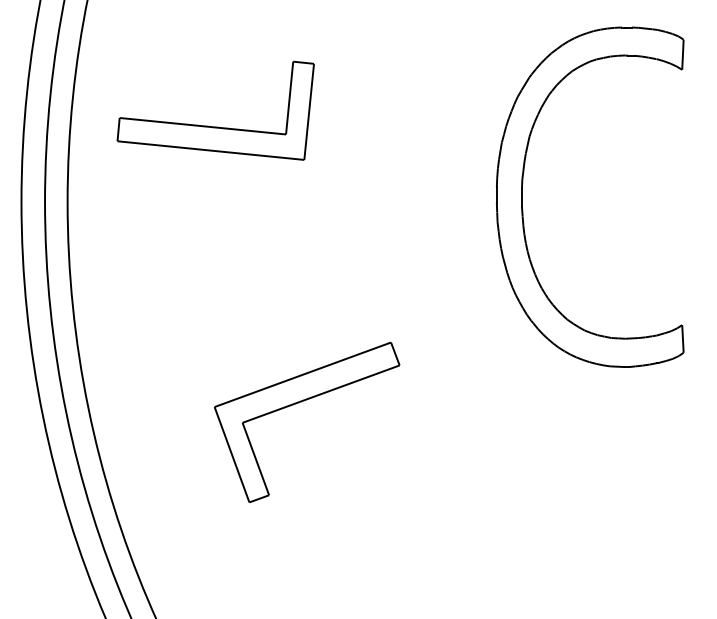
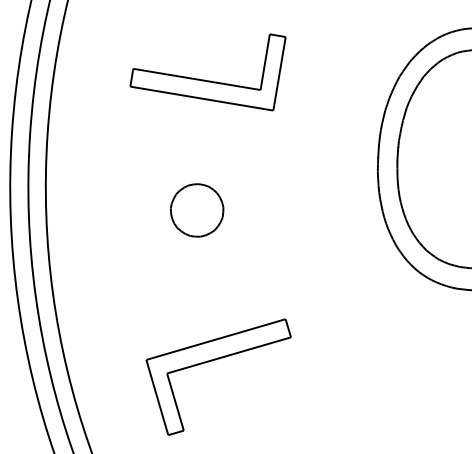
part: (215, 126) -> (206, 80), moved
part: (267, 287) -> (197, 210), added
part: (301, 402) -> (213, 360), moved

